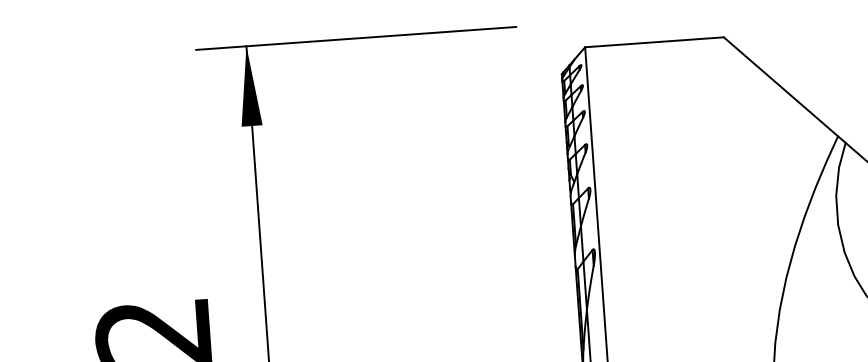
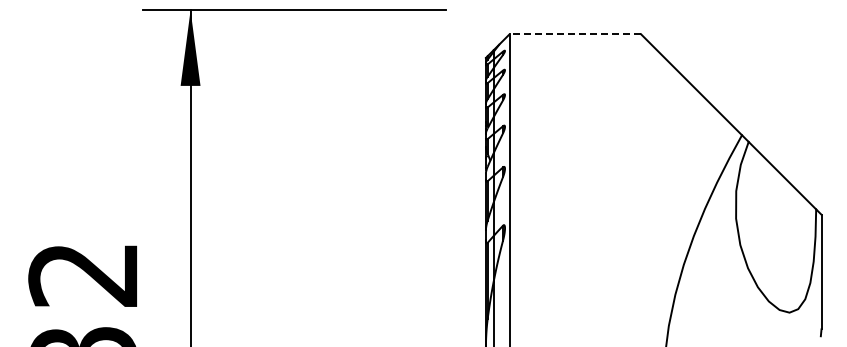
line: (654, 42) -> (575, 34), solid -> dashed

